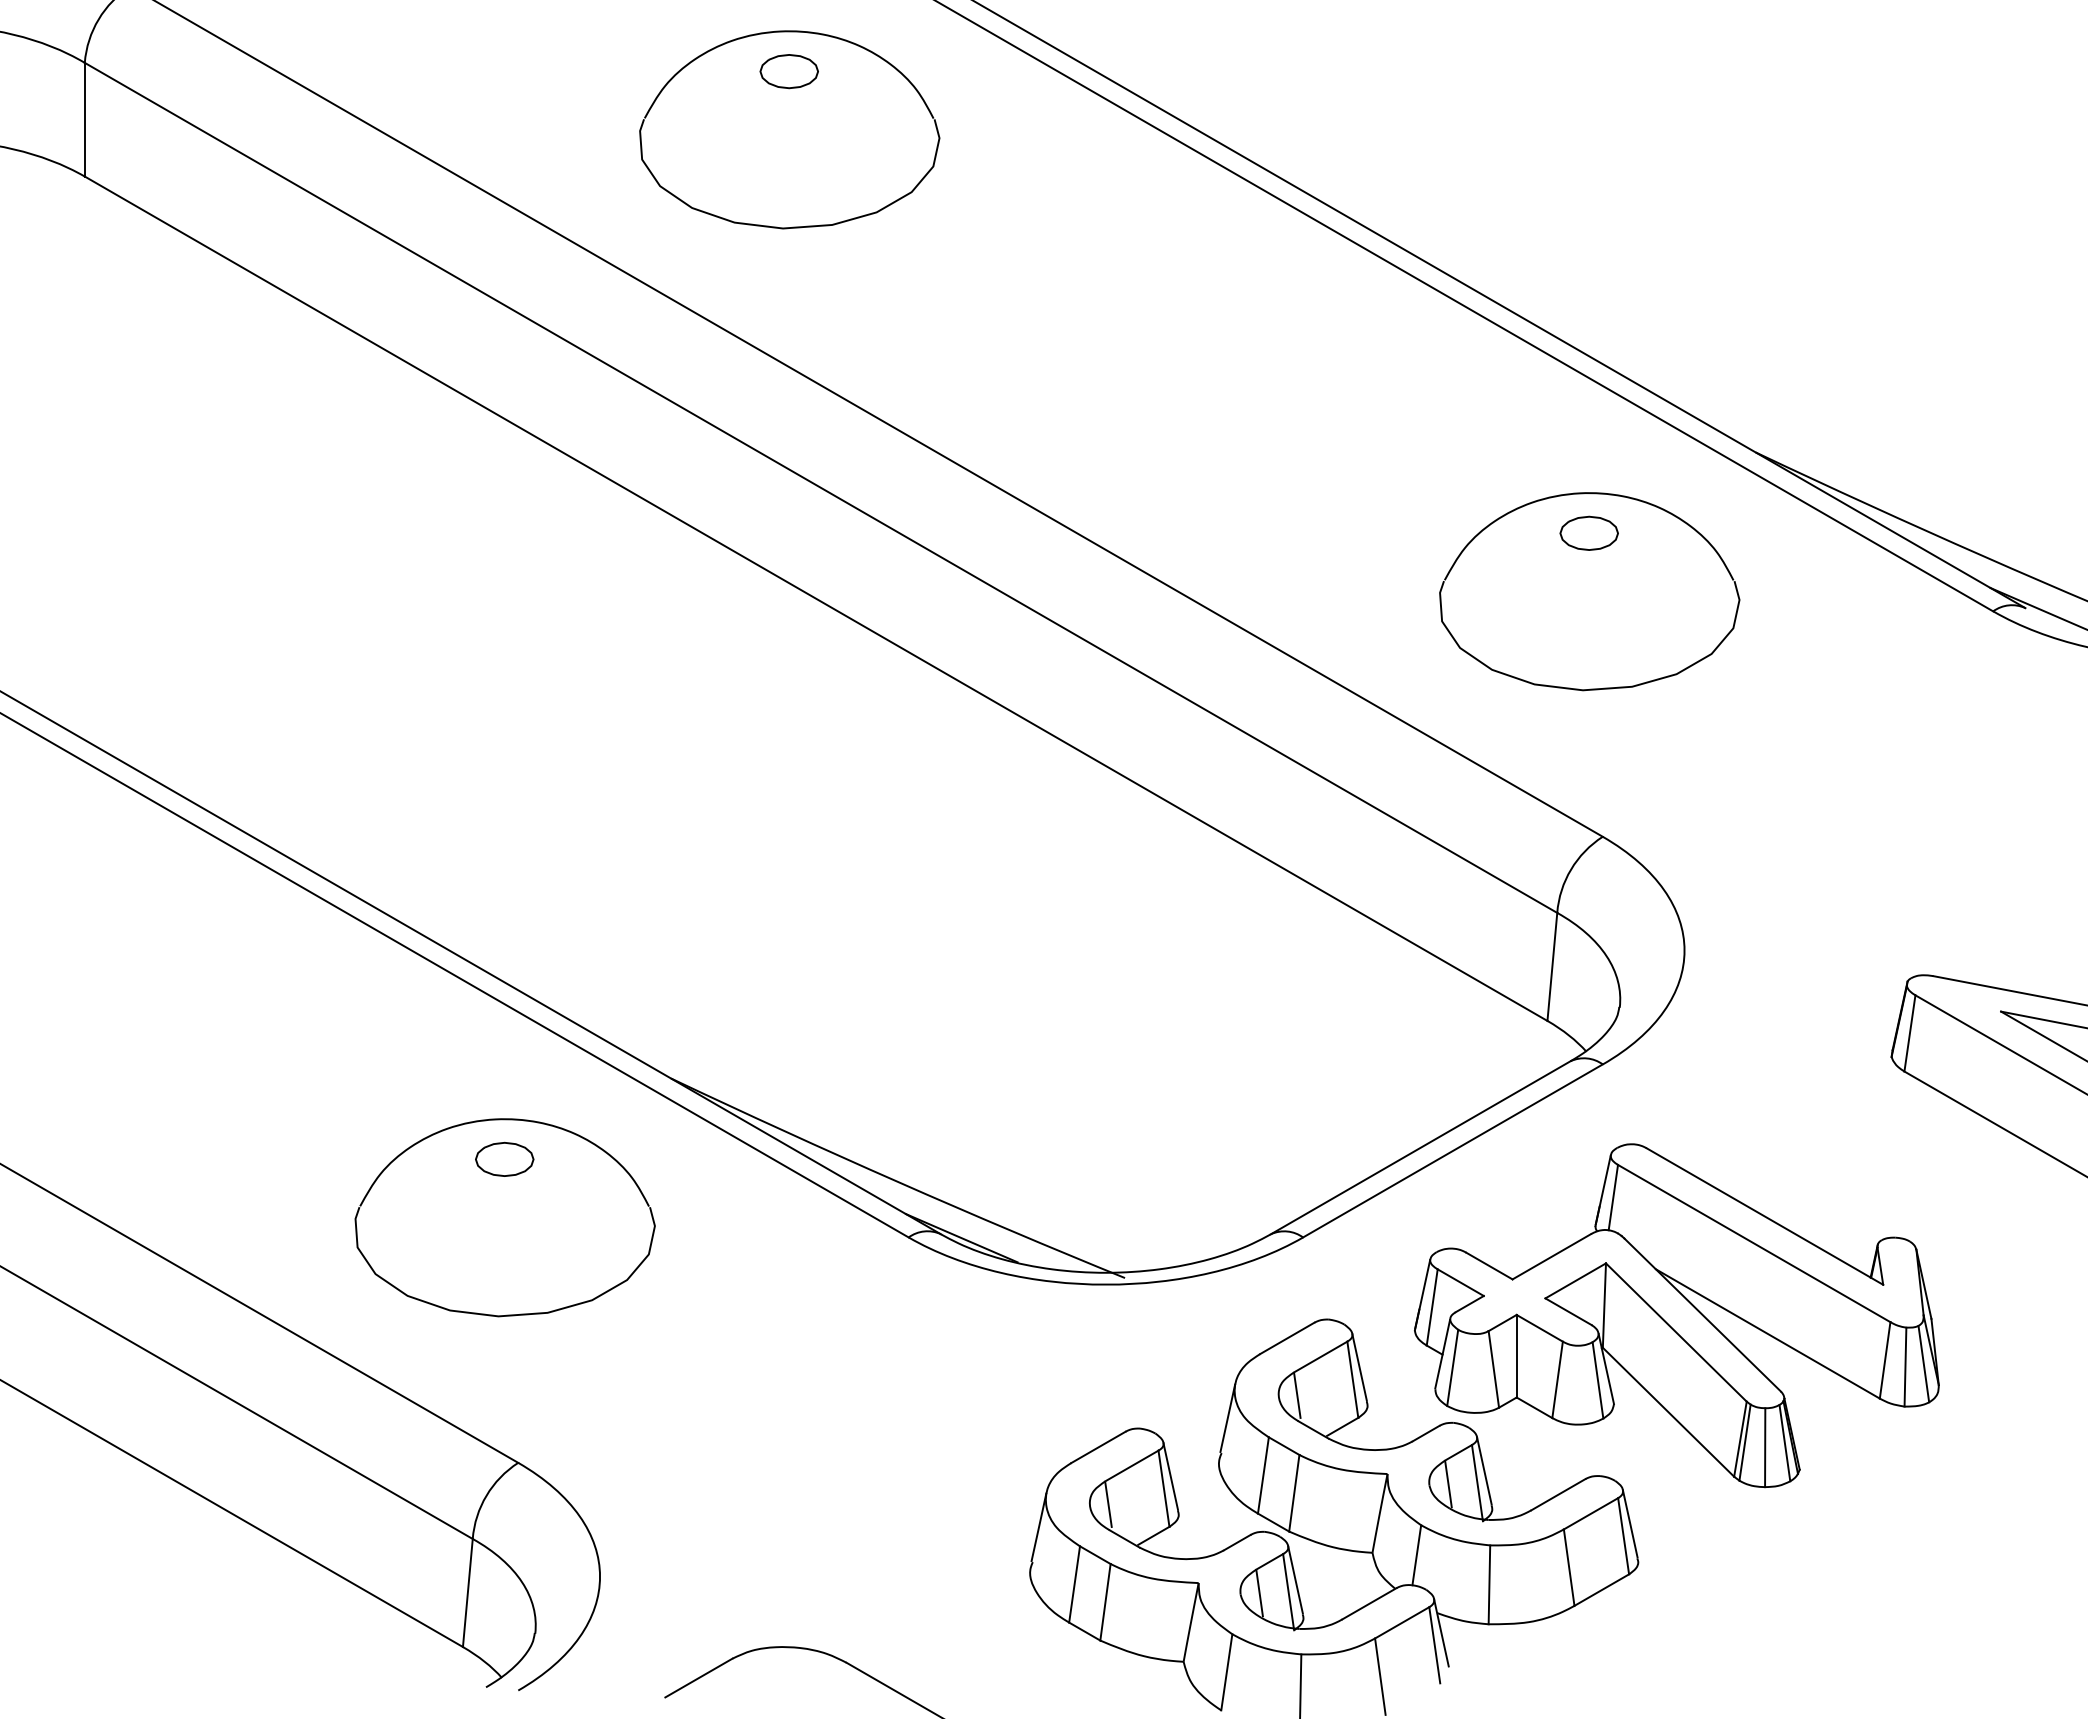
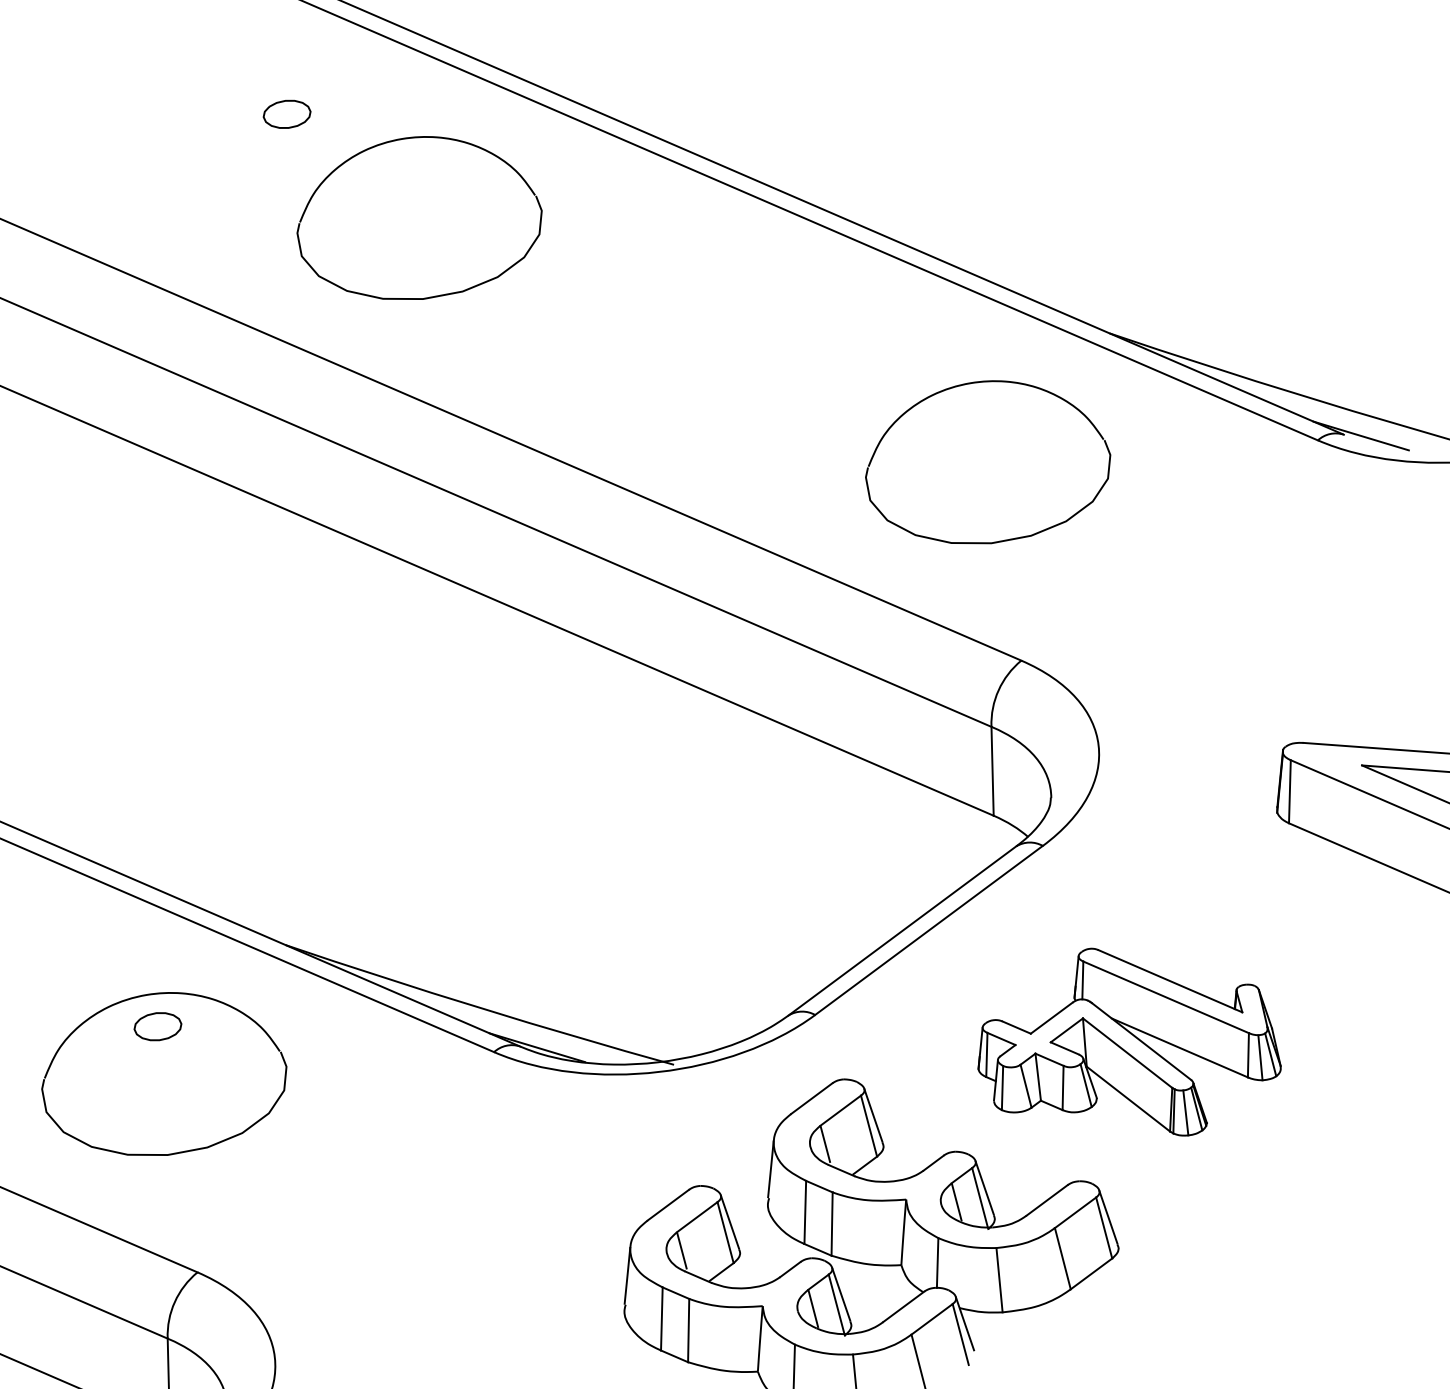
part: (789, 129) -> (418, 217), moved
part: (1588, 532) -> (981, 414), removed
part: (1676, 1315) -> (1126, 1043), size x0.7

